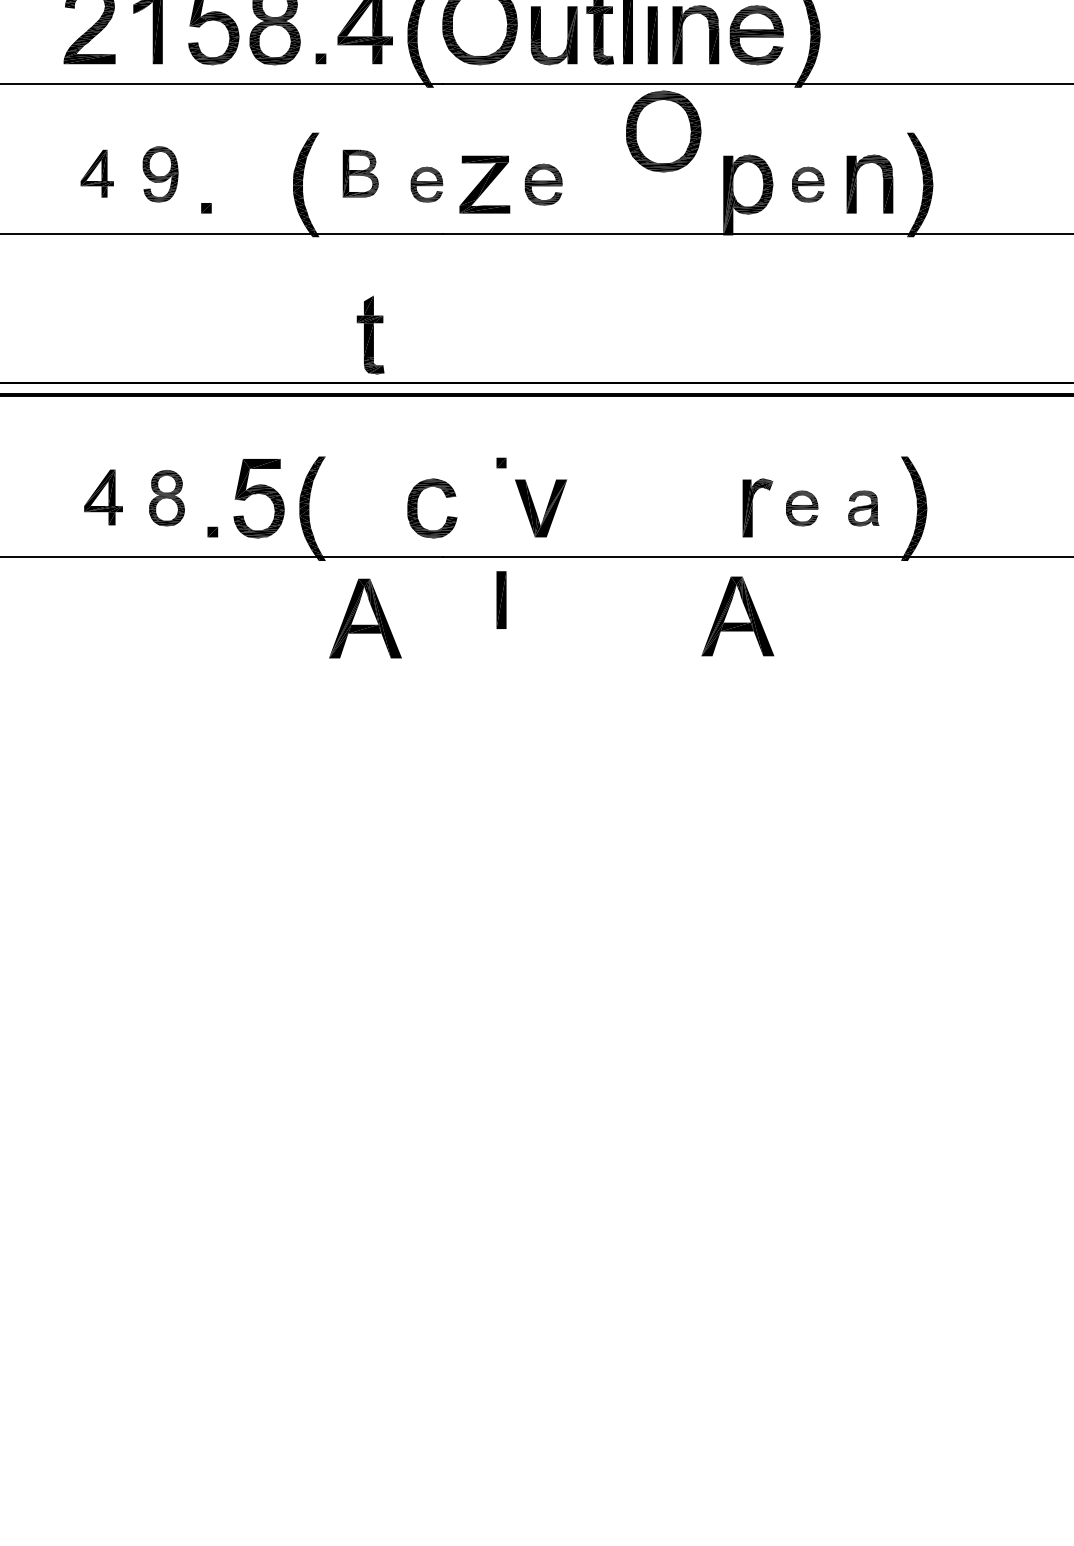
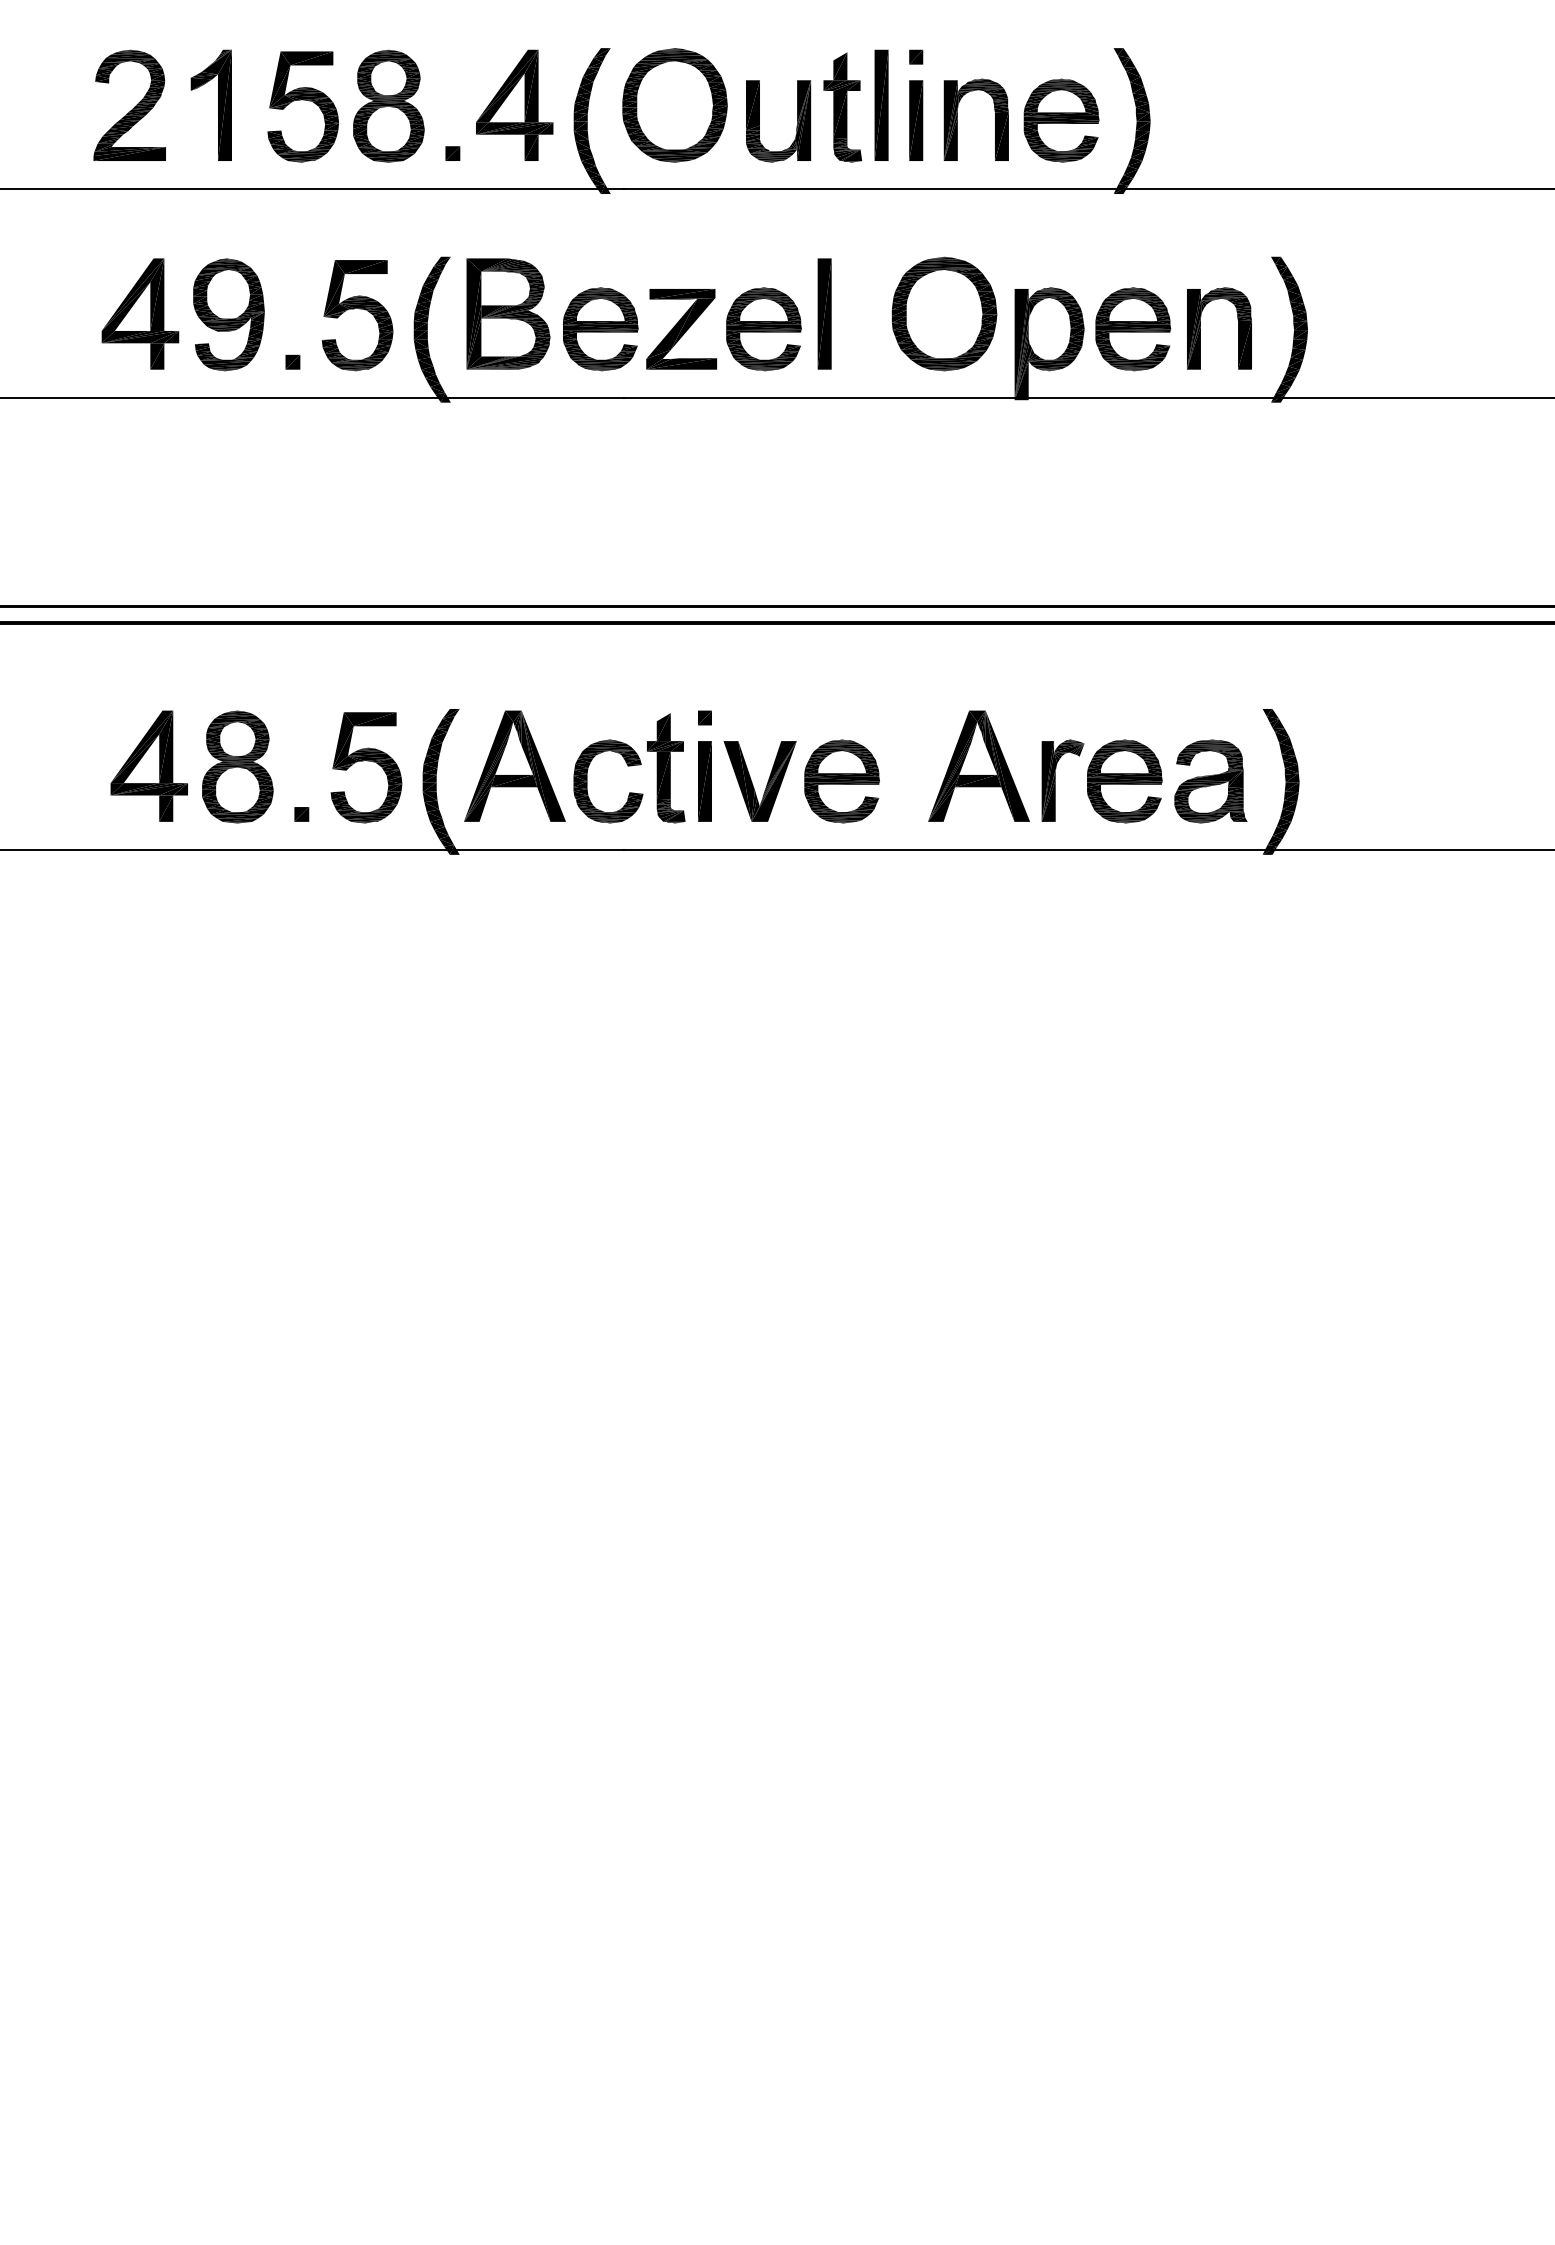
part: (663, 131) -> (944, 313), moved
part: (254, 170) -> (359, 309), added
part: (97, 173) -> (140, 313), size x1.67
part: (360, 173) -> (508, 313), size x1.67
part: (587, 173) -> (824, 313), added
part: (160, 174) -> (228, 314), size x1.43
part: (426, 184) -> (600, 329), size x1.67
part: (543, 184) -> (763, 329), size x1.43
part: (808, 184) -> (1133, 329), size x1.67
part: (370, 335) -> (666, 768), moved
part: (103, 497) -> (148, 765), size x1.43
part: (166, 497) -> (237, 766), size x1.43
part: (599, 508) -> (841, 781), added
part: (801, 508) -> (1124, 781), size x1.67
part: (863, 508) -> (1210, 781), size x1.67
part: (501, 600) -> (704, 781), moved
part: (737, 615) -> (978, 765), moved
part: (365, 618) -> (514, 765), moved

